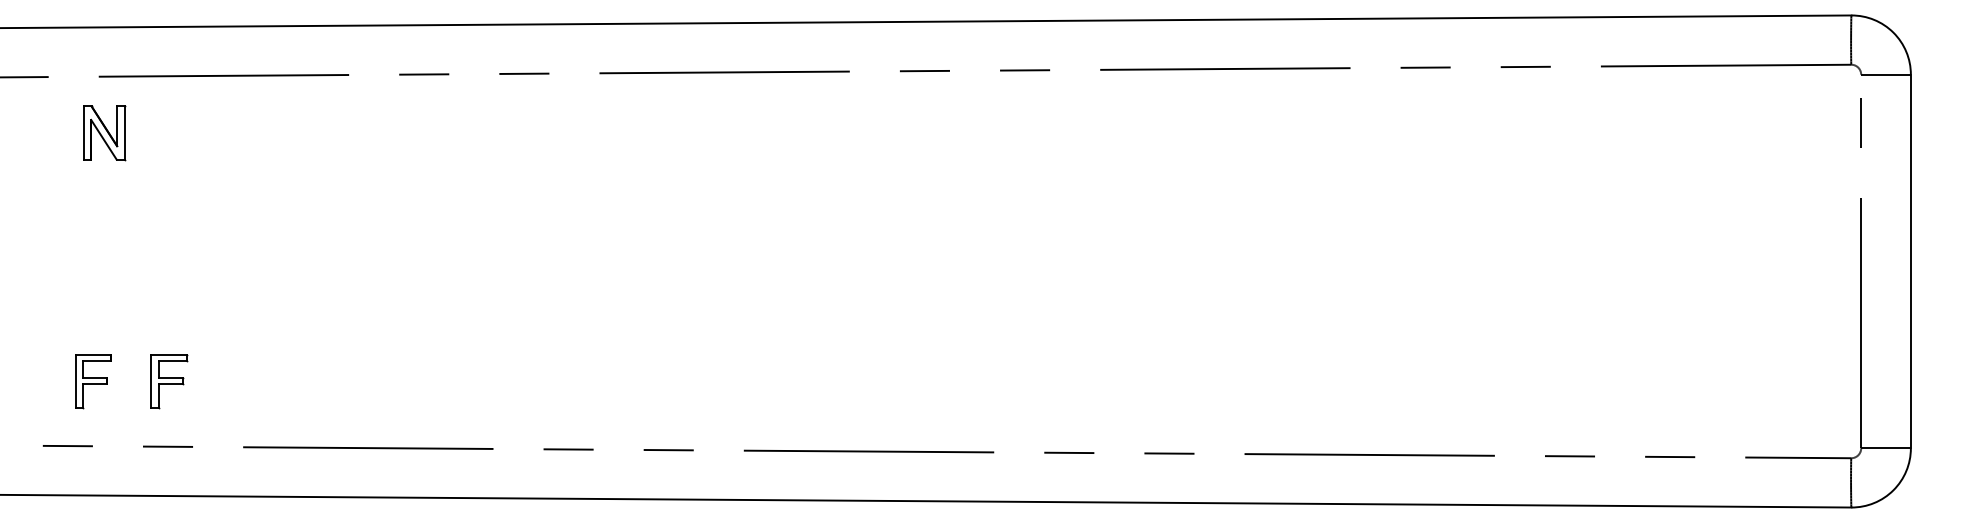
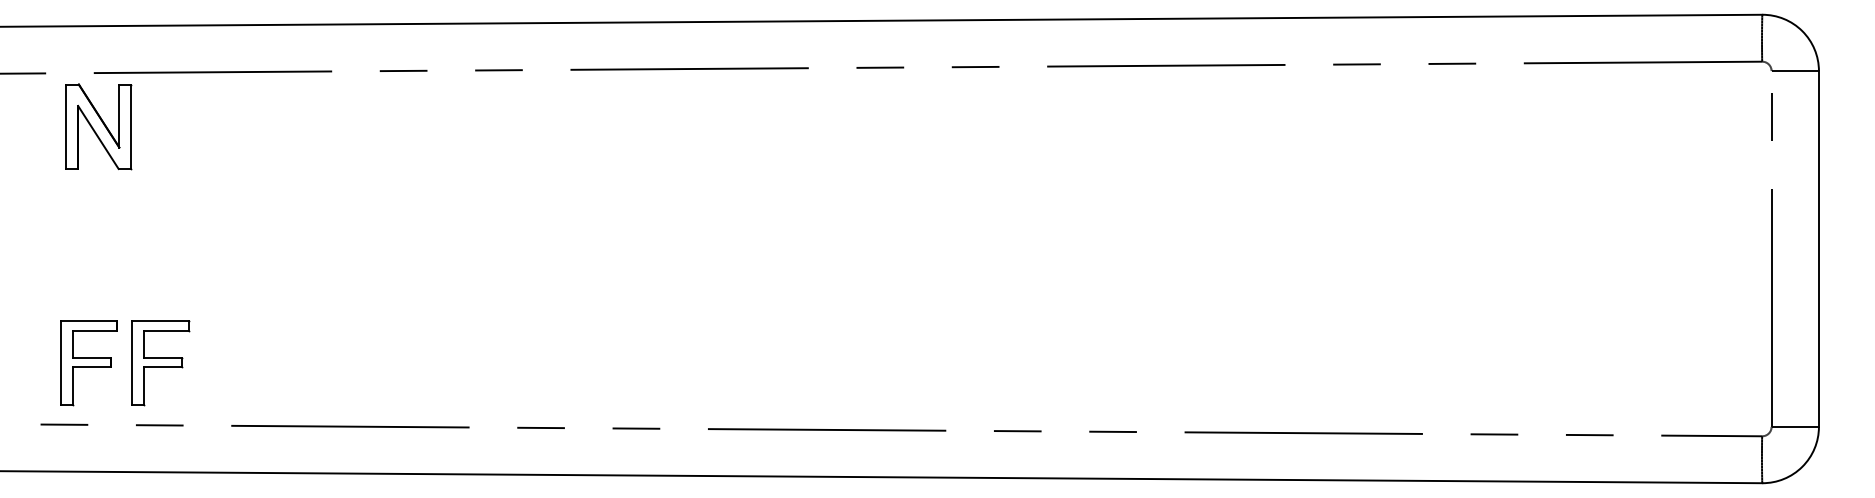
part: (104, 132) -> (99, 126), size x1.67
part: (93, 381) -> (88, 363), size x1.67
part: (168, 381) -> (160, 363), size x1.67

